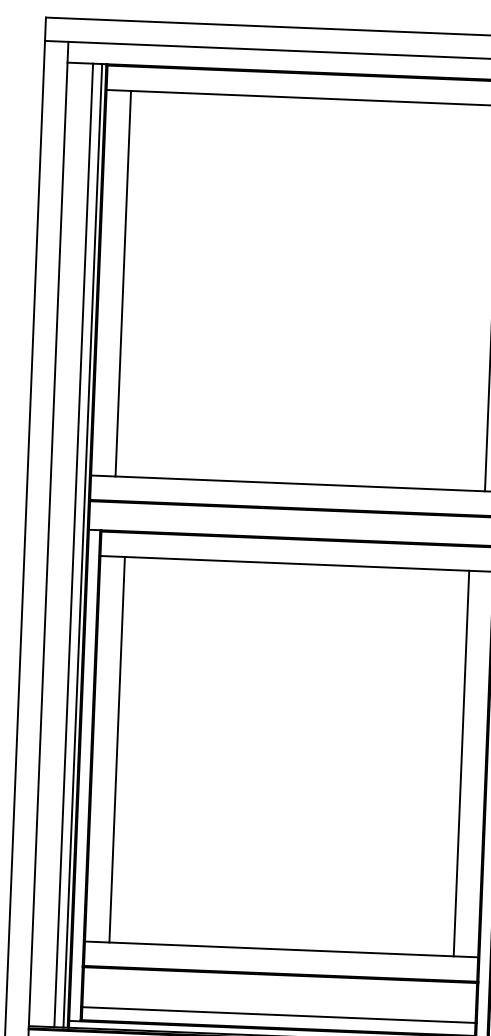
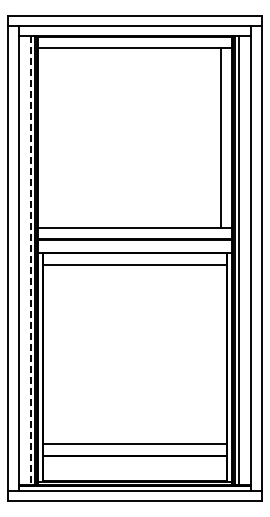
line: (122, 283) -> (48, 137), removed
line: (73, 545) -> (30, 260), solid -> dashed
line: (116, 749) -> (54, 354), removed
line: (462, 763) -> (215, 354), removed
line: (277, 1014) -> (134, 474), removed

